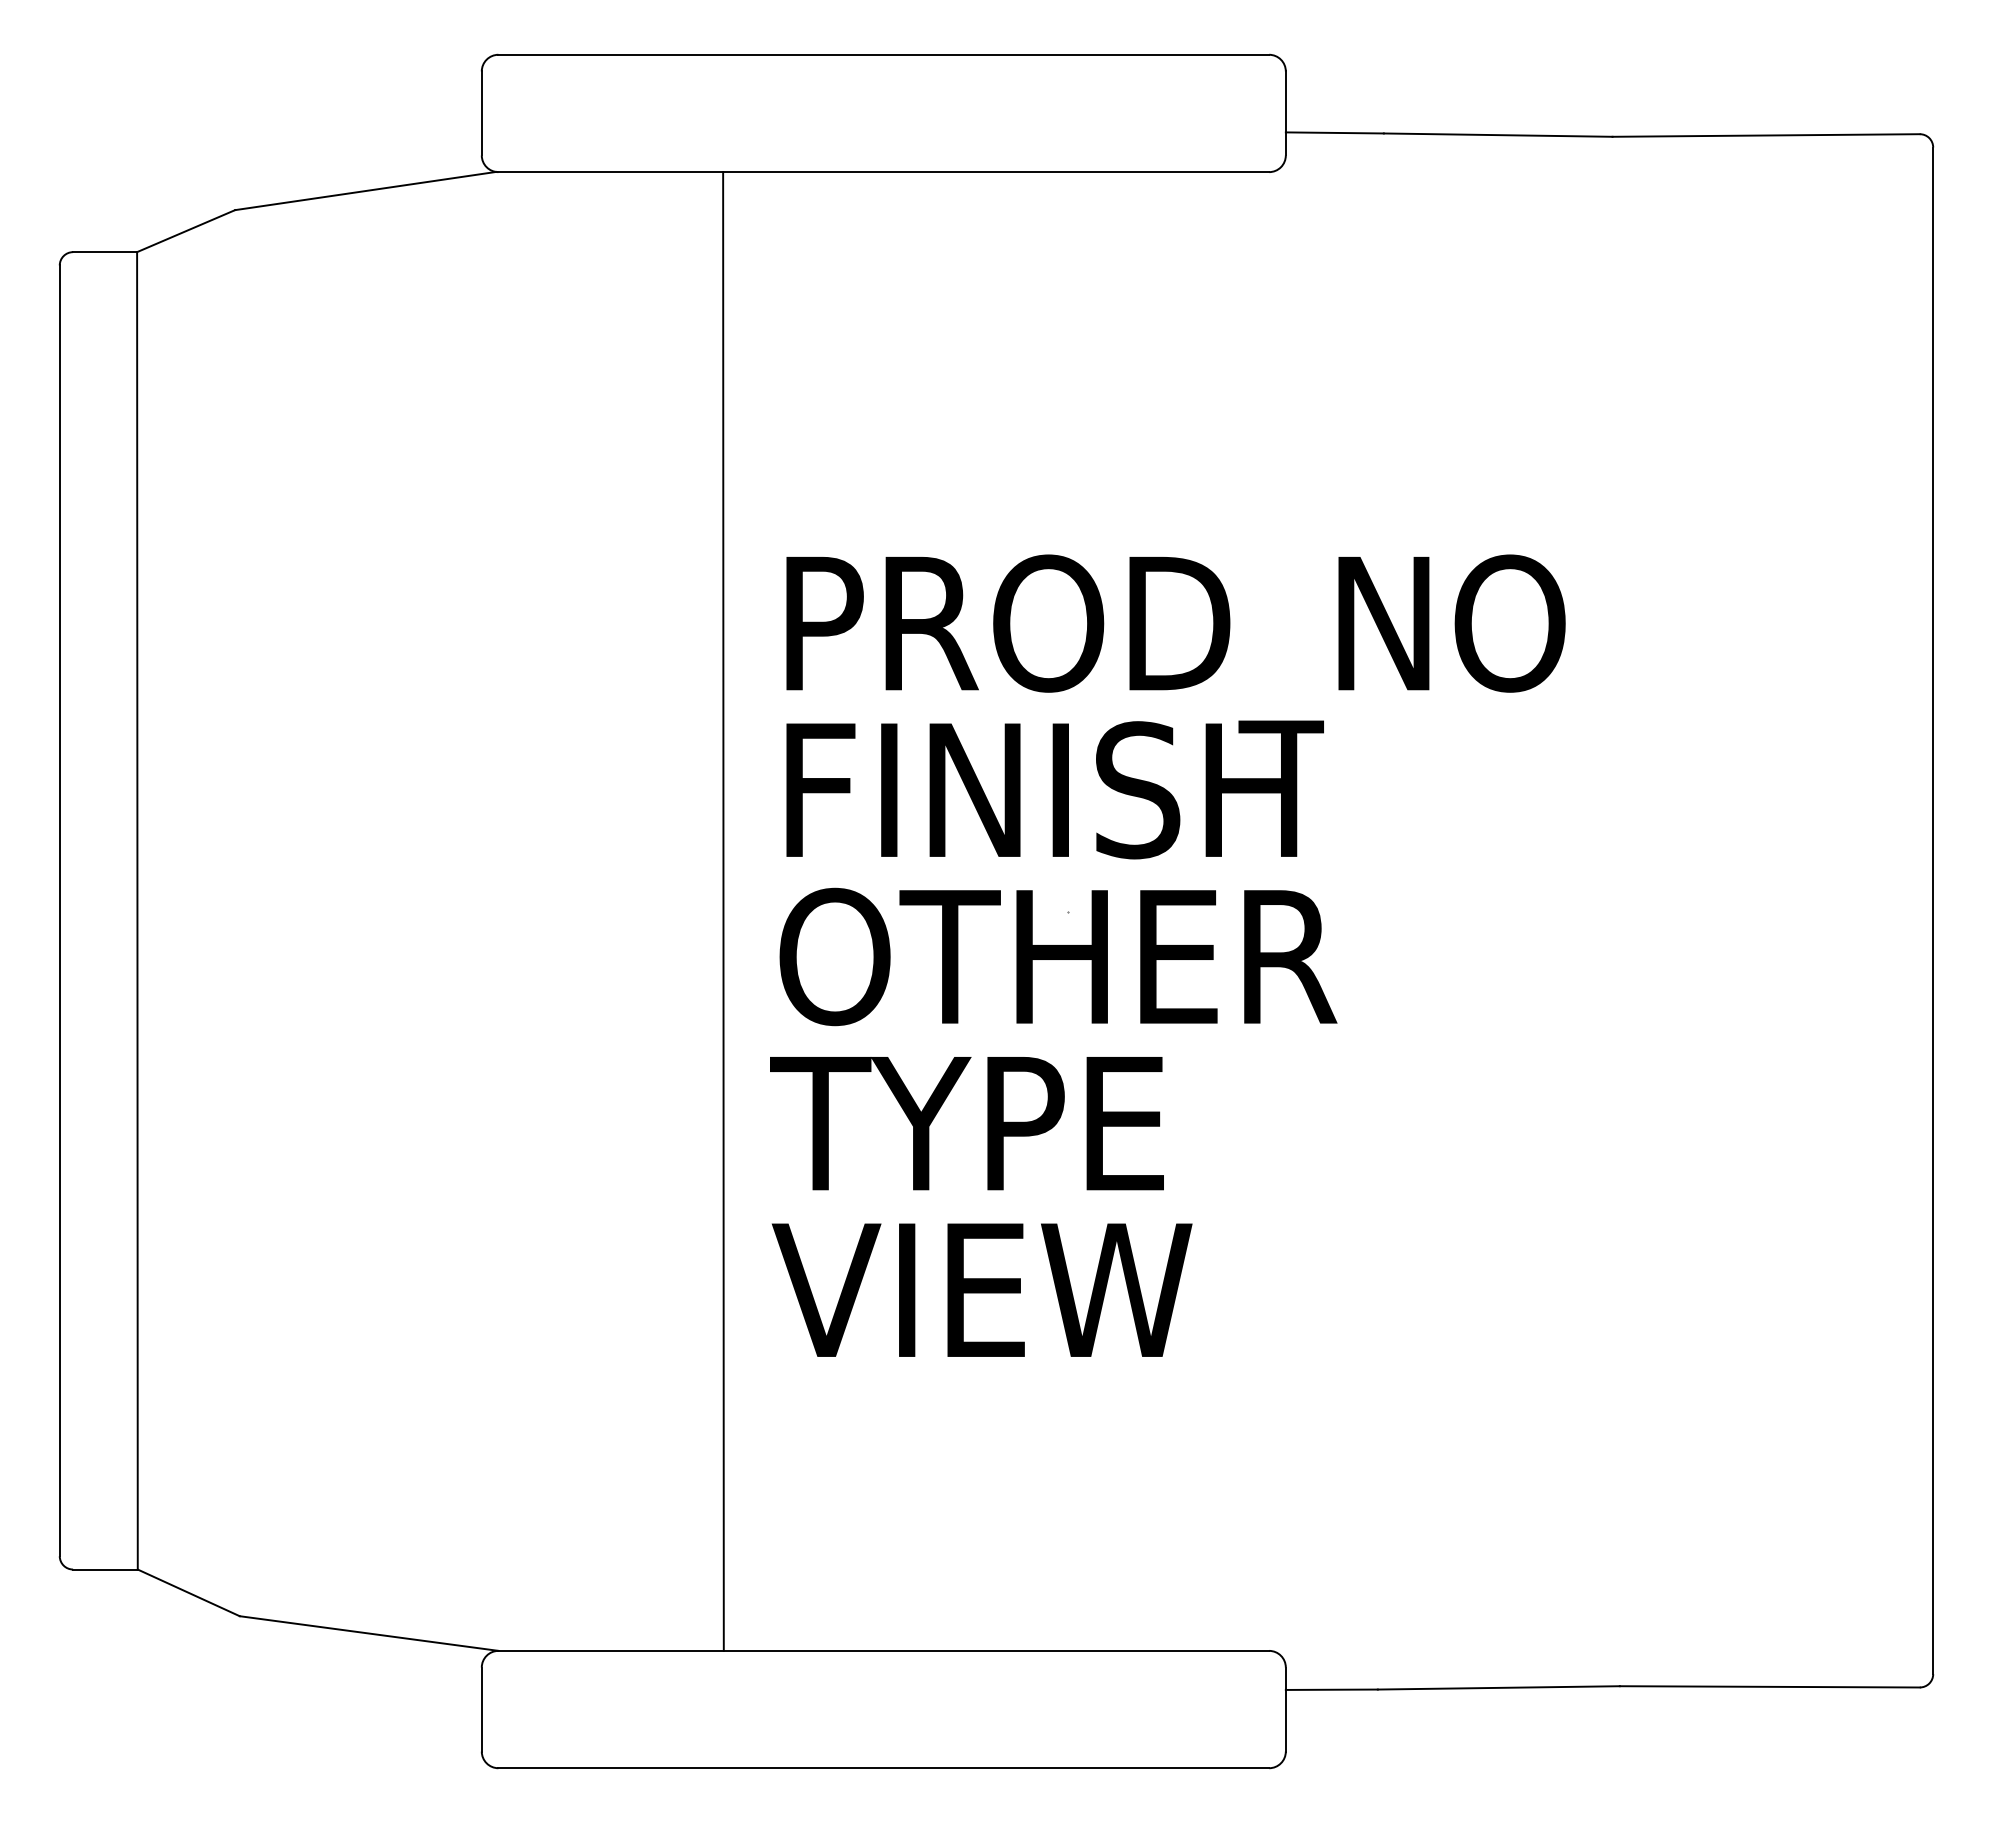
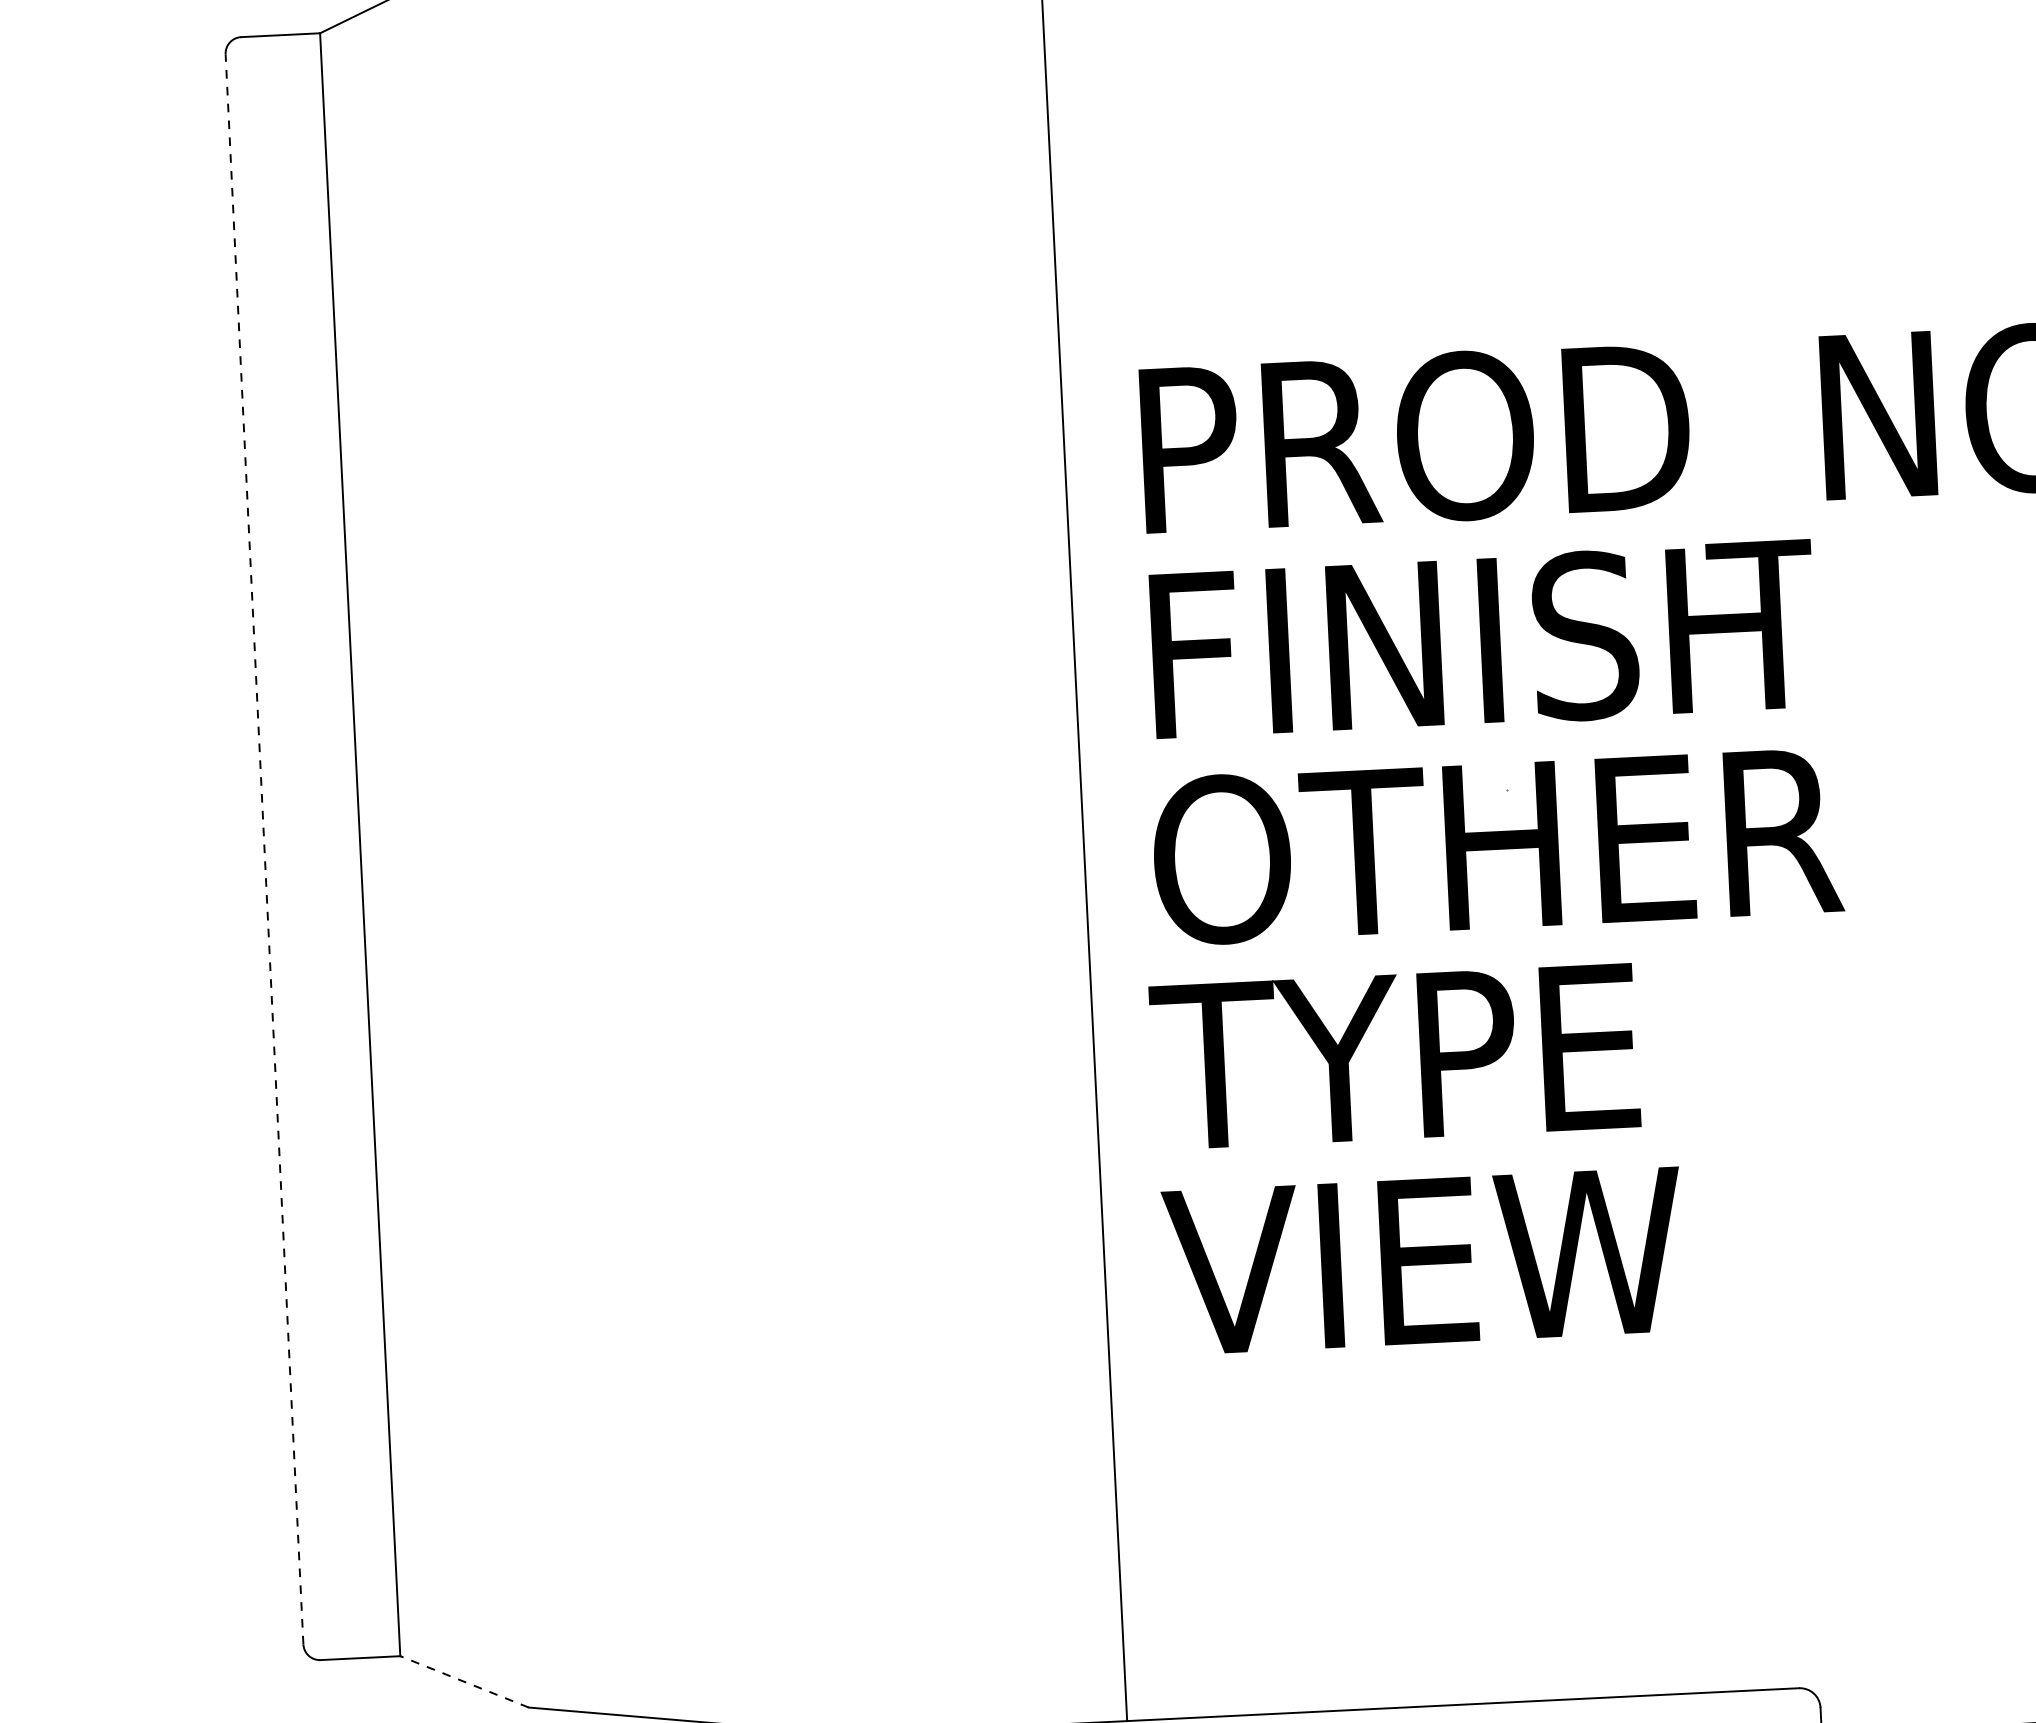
line: (59, 910) -> (264, 849), solid -> dashed
line: (188, 1592) -> (464, 1681), solid -> dashed

